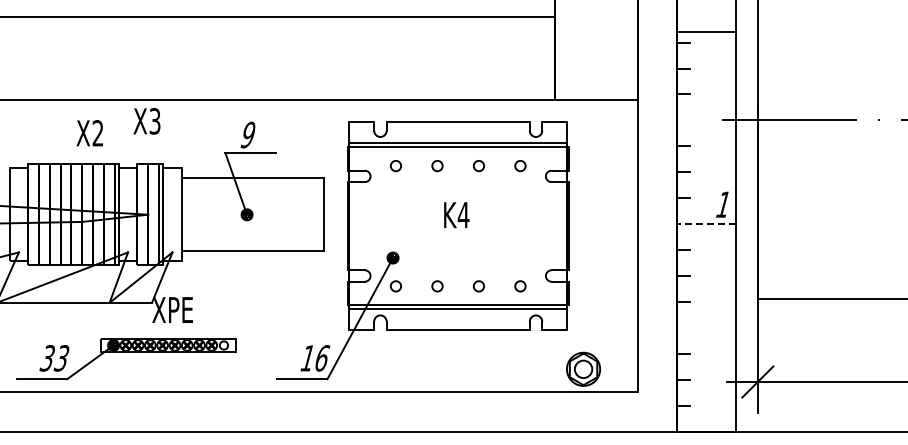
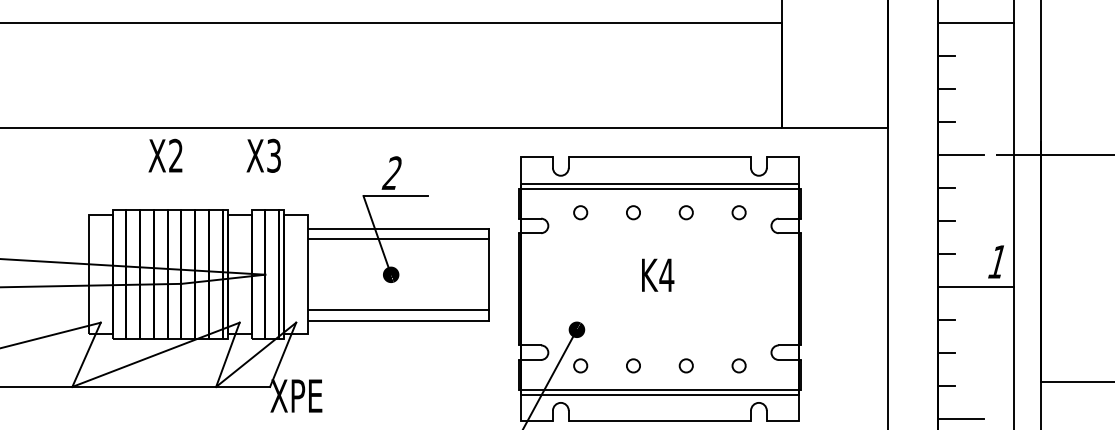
line: (706, 31) -> (975, 22), moved
line: (694, 120) -> (960, 154), added
text: (89, 133) -> (165, 156), moved
text: (247, 134) -> (391, 172), 9 -> 2
line: (252, 186) -> (398, 238), added
line: (706, 224) -> (975, 287), dashed -> solid
line: (252, 242) -> (398, 310), added
line: (694, 327) -> (960, 418), added

